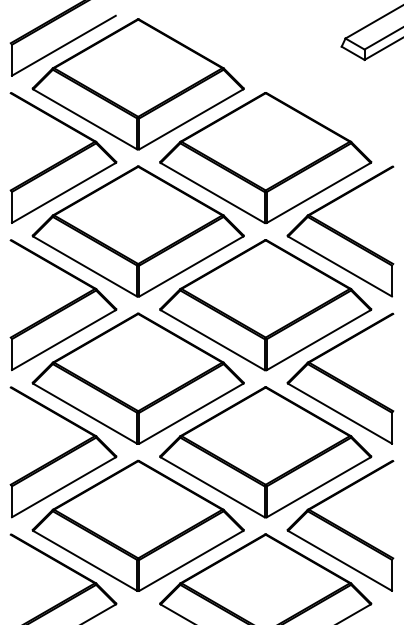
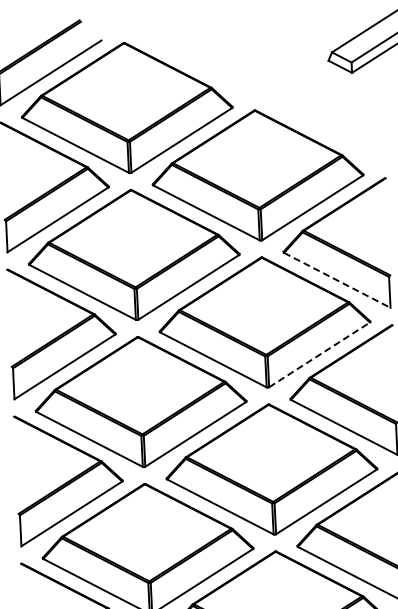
line: (340, 266) -> (337, 280), solid -> dashed
line: (318, 340) -> (319, 355), solid -> dashed

